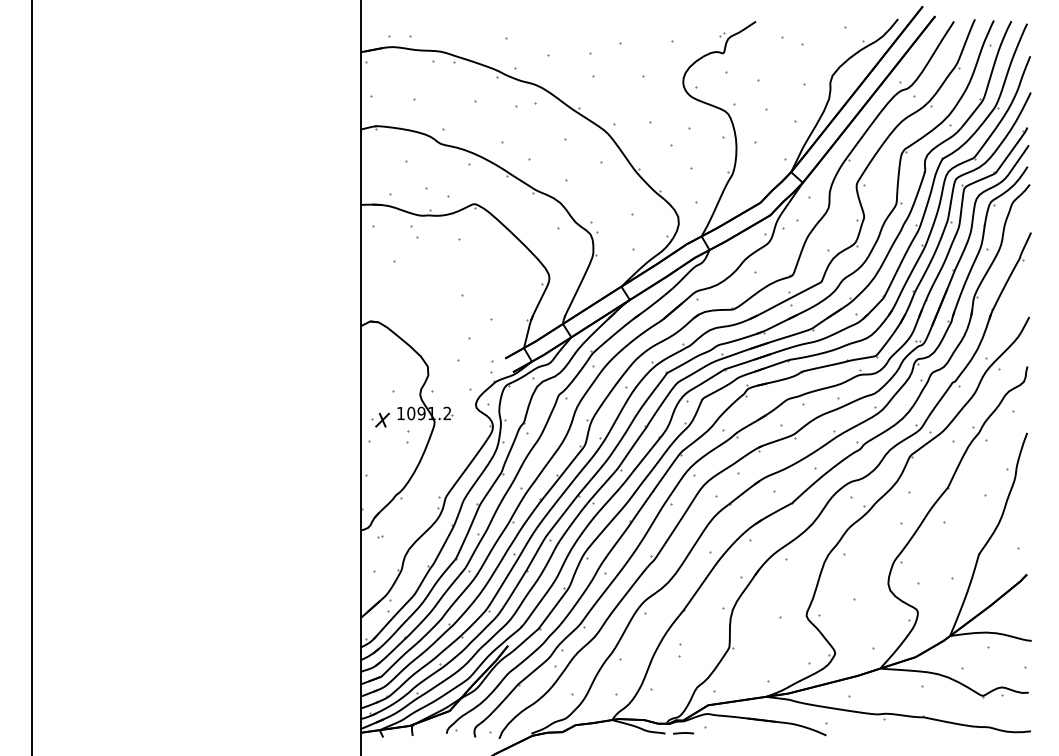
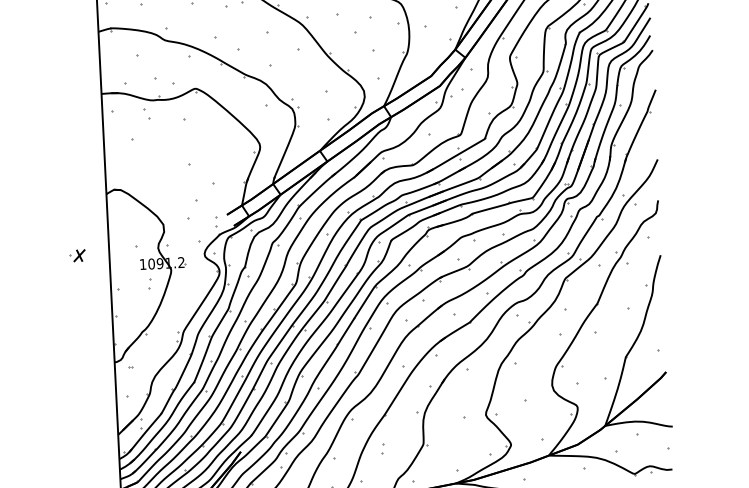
part: (380, 419) -> (77, 255), moved

